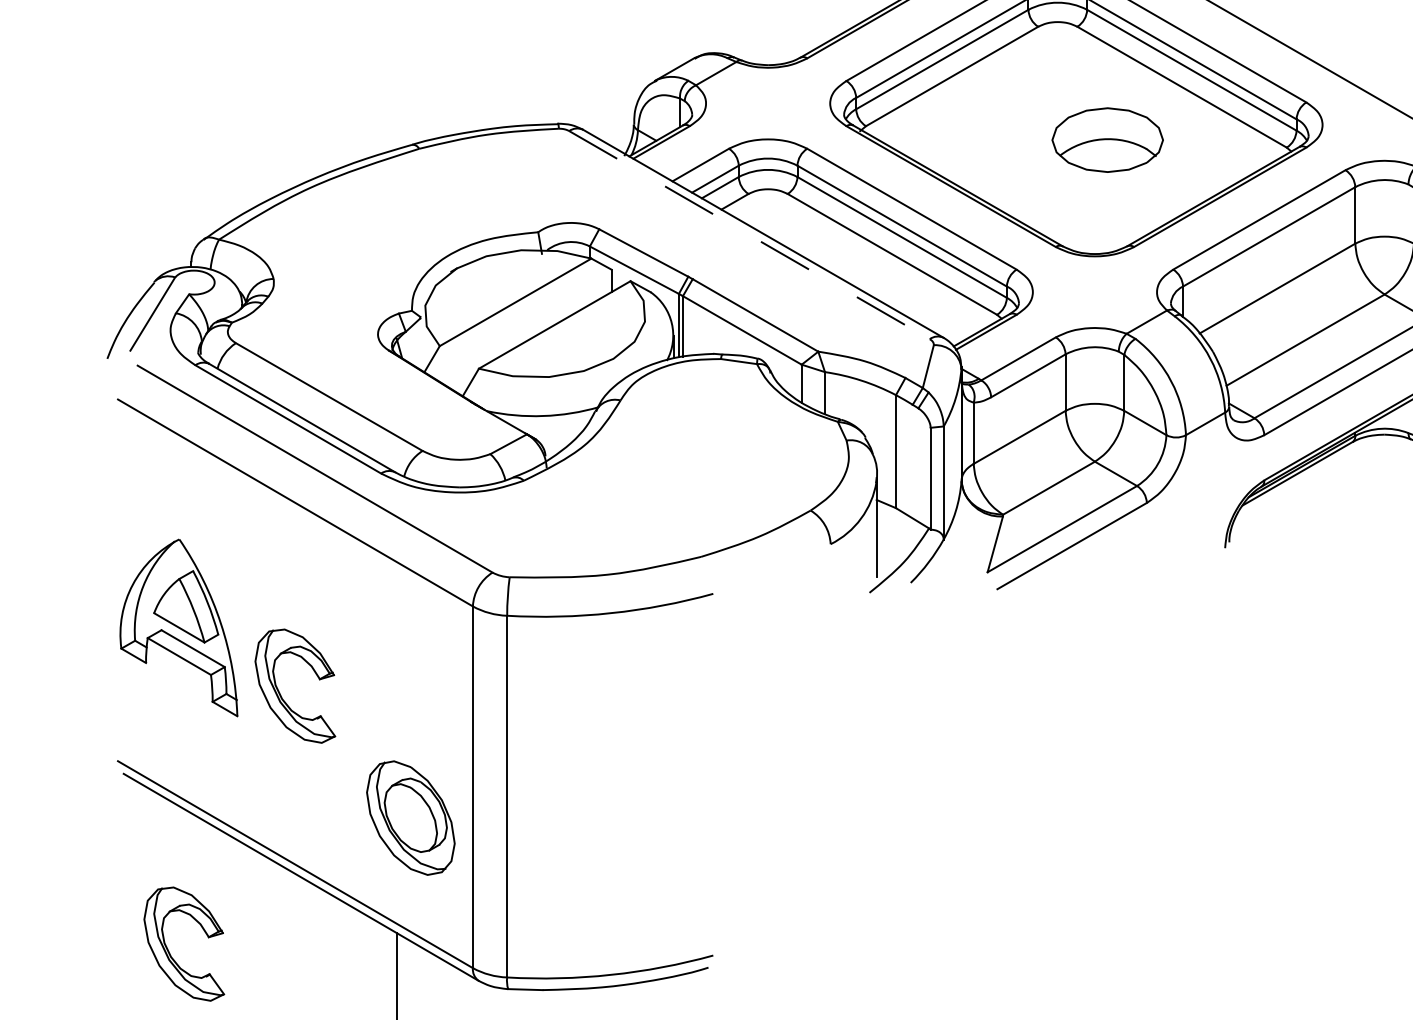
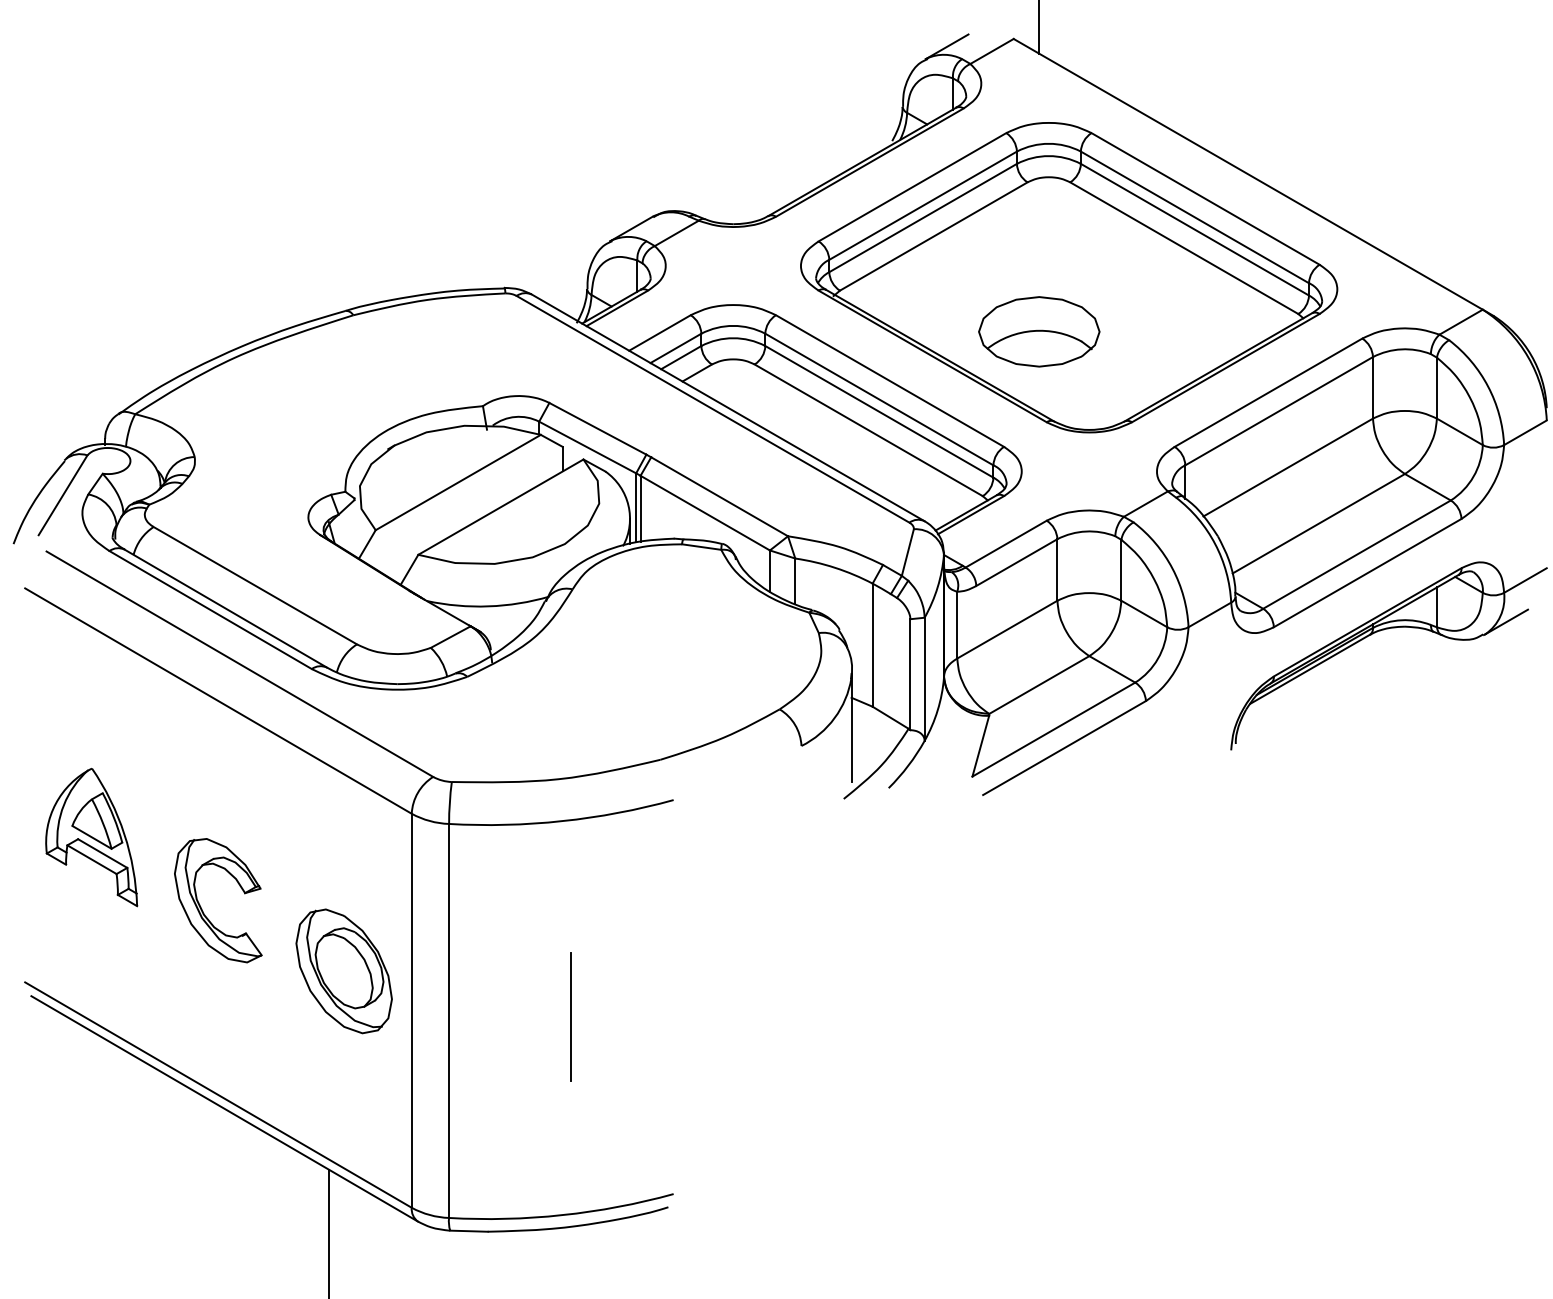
part: (1107, 139) -> (1039, 331), moved
line: (749, 235) -> (713, 409), dashed -> solid
part: (178, 628) -> (91, 837), size x0.71
line: (618, 792) -> (570, 1016), added
part: (410, 818) -> (343, 971), moved
part: (168, 949) -> (80, 1187), removed

